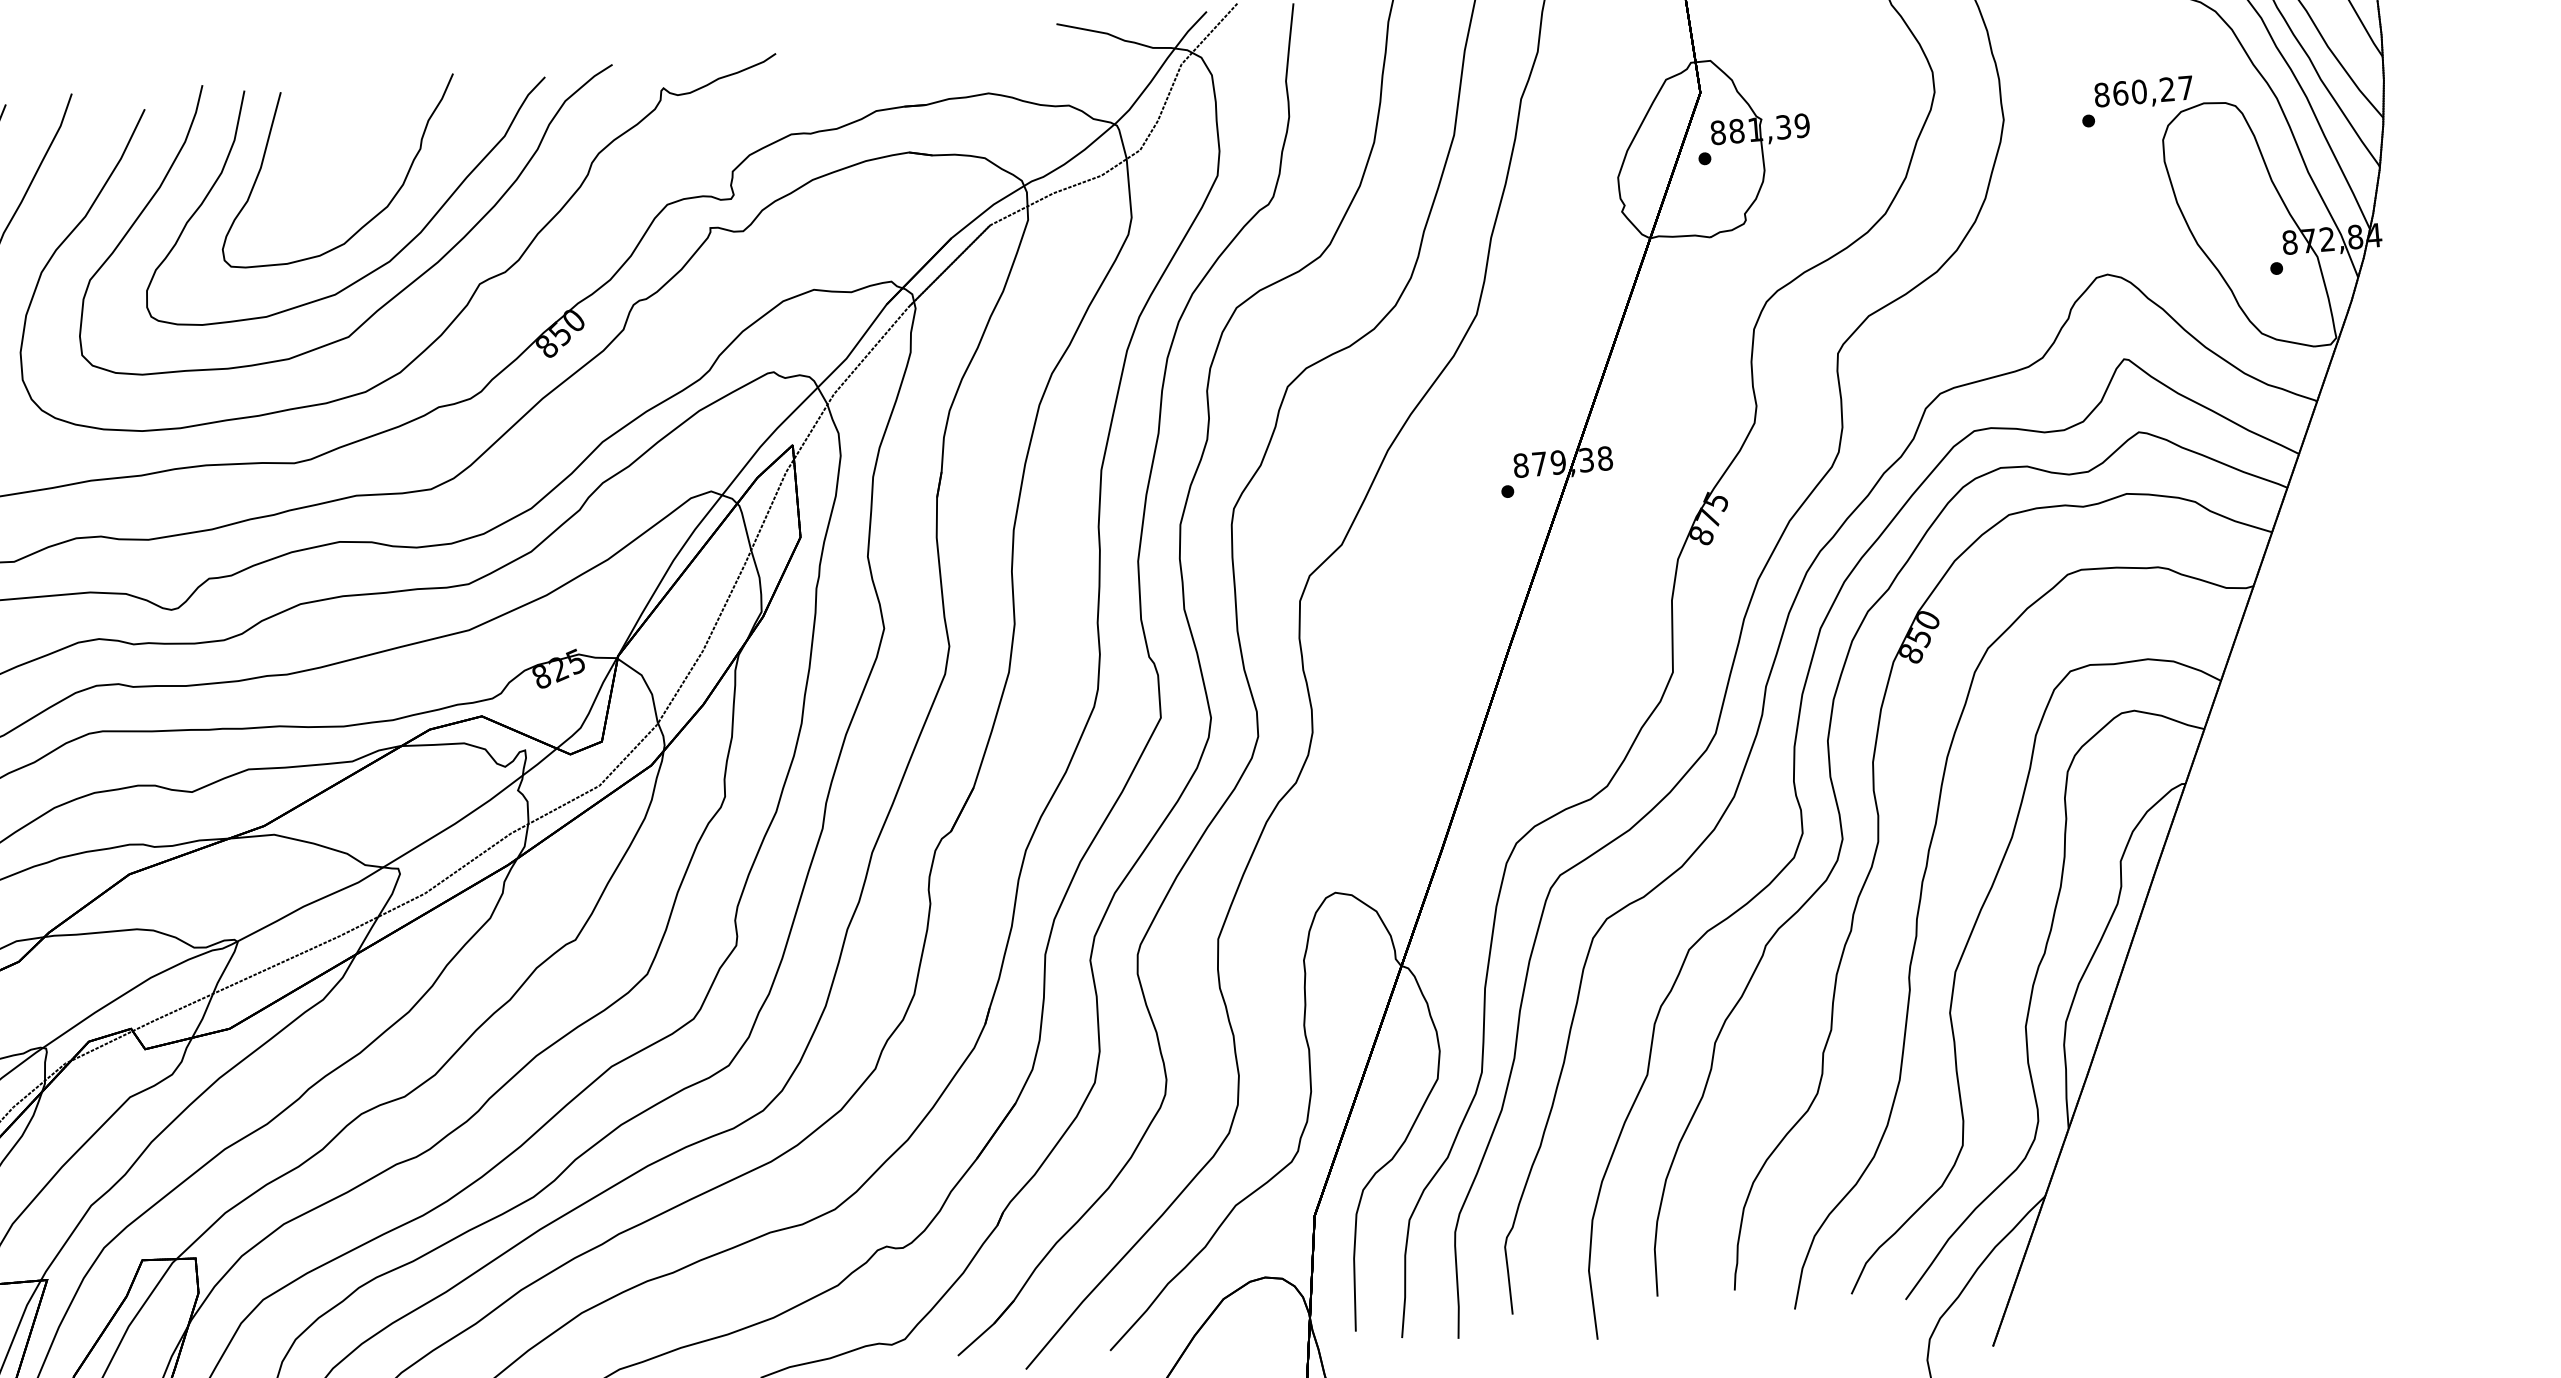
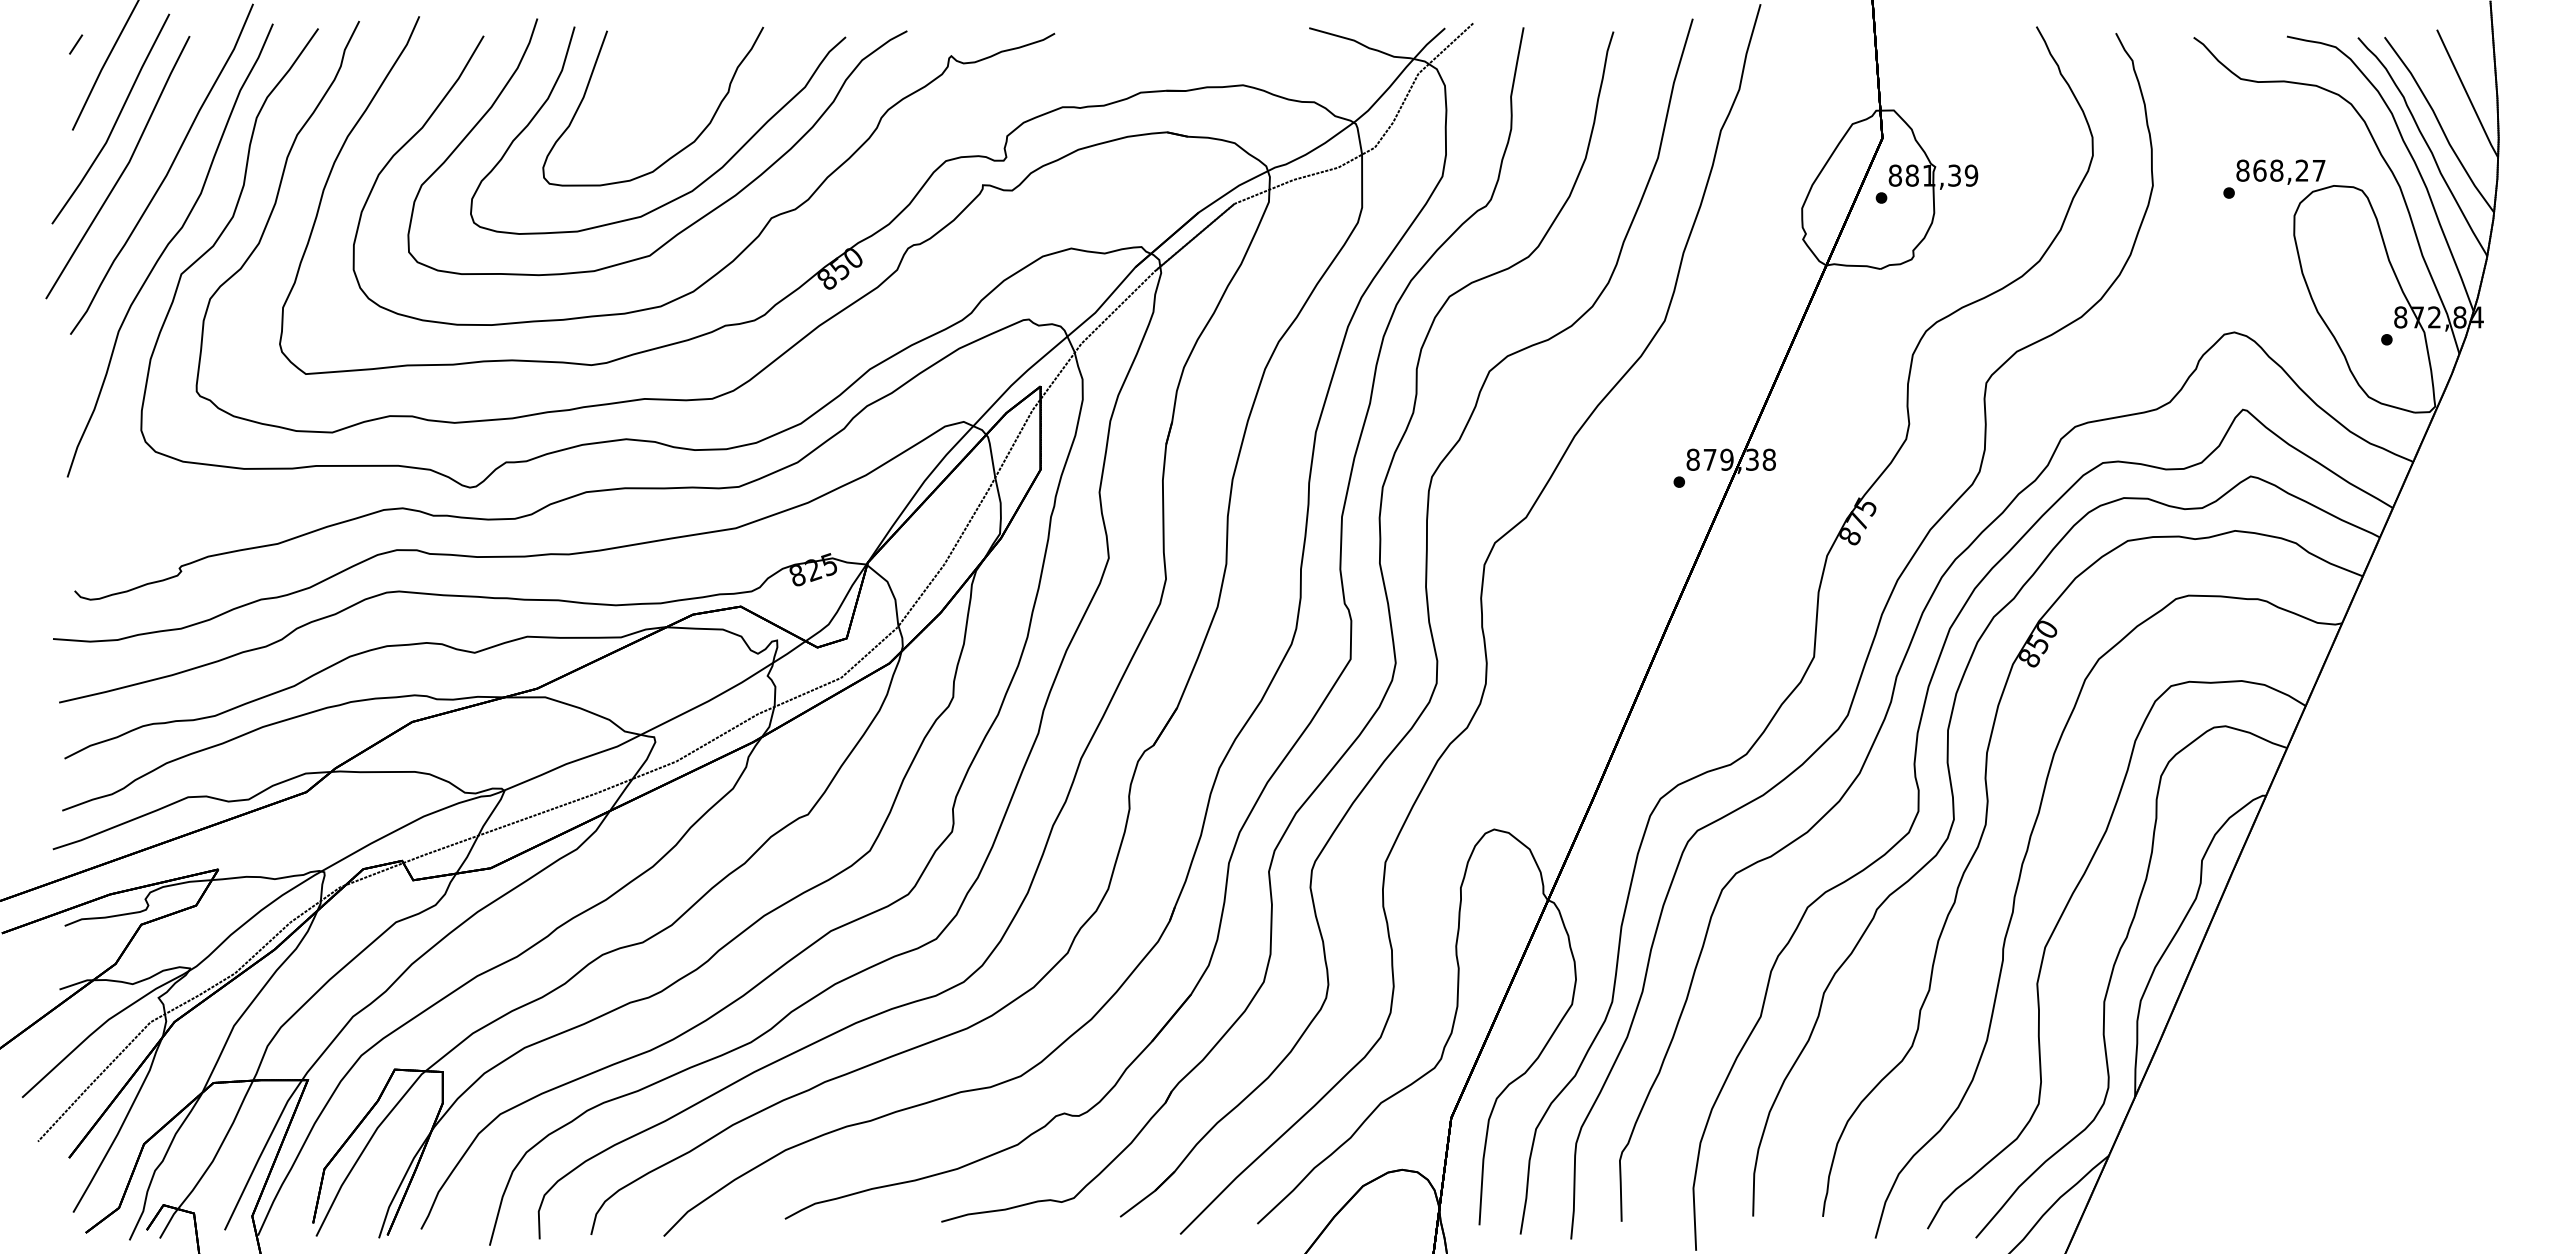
text: (2138, 91) -> (2276, 170), 860,27 -> 868,27

